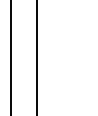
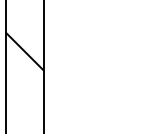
hatch: (23, 32) -> (24, 51), added

